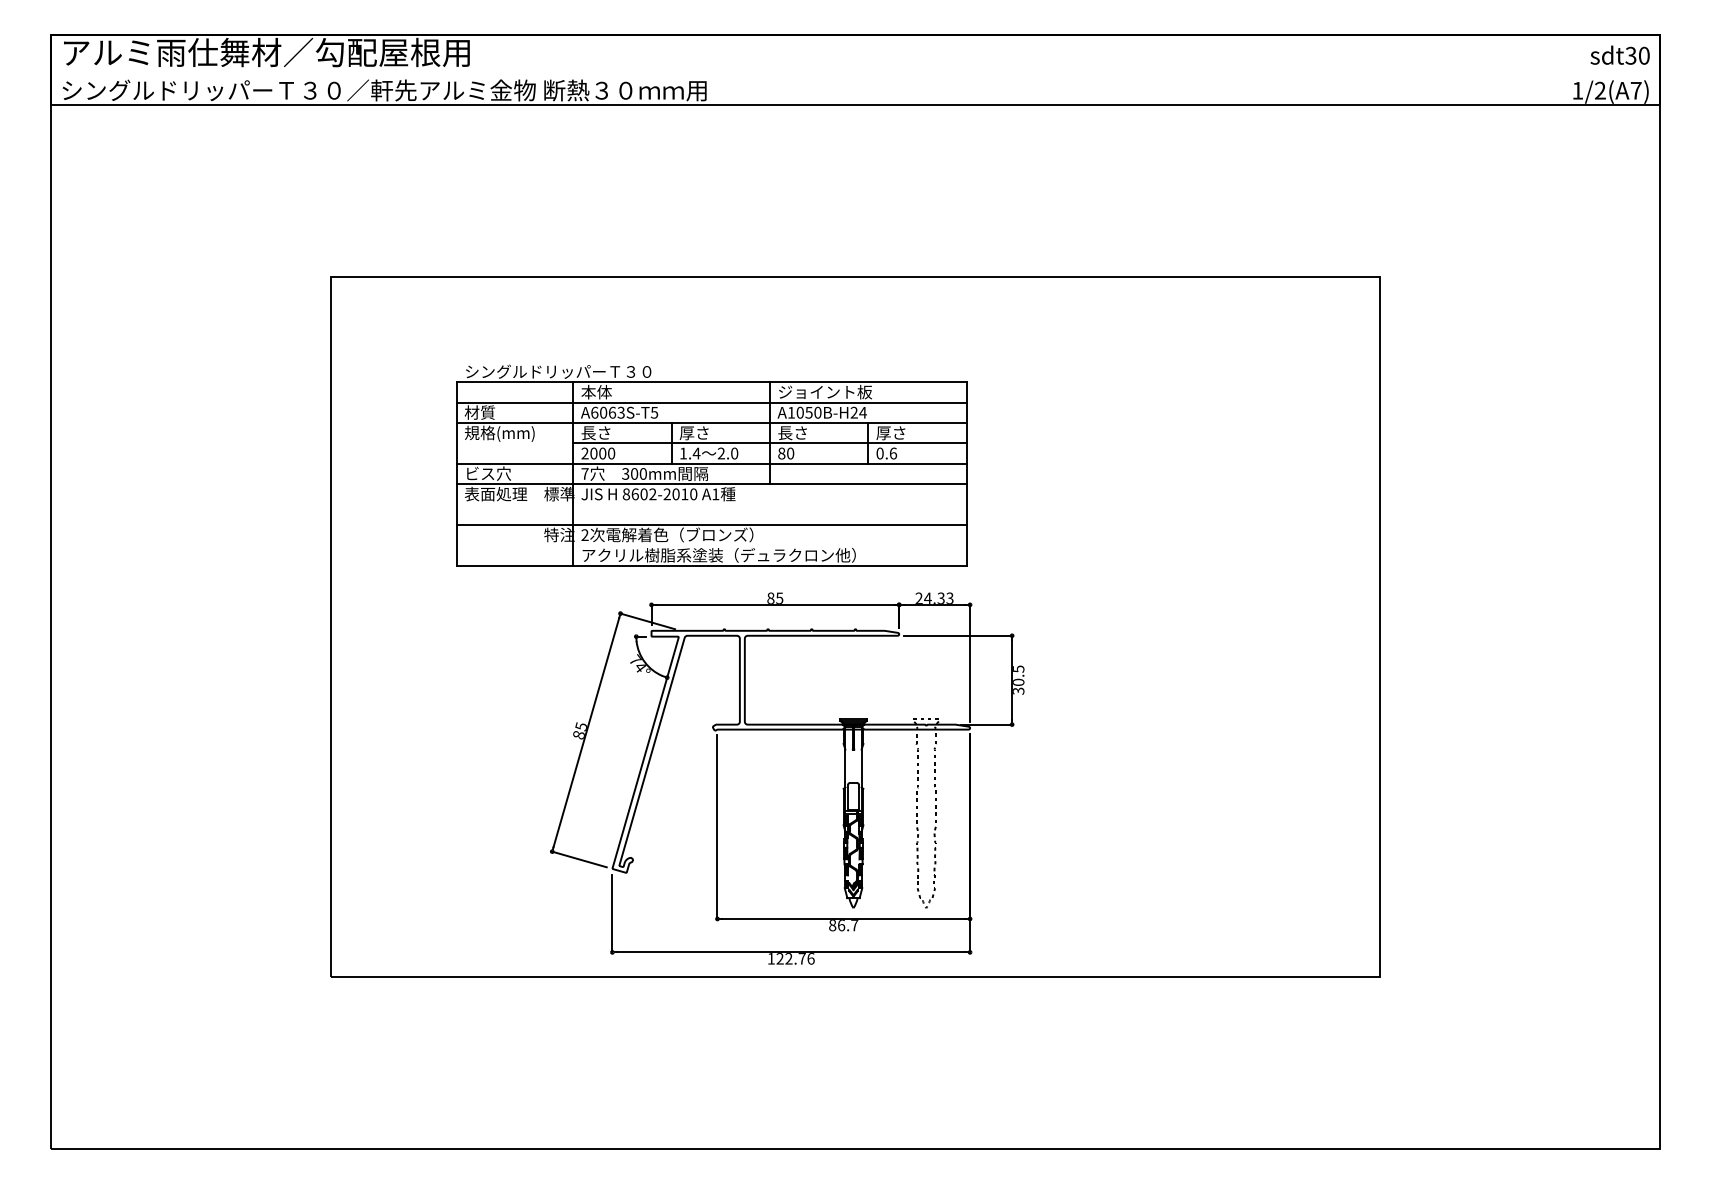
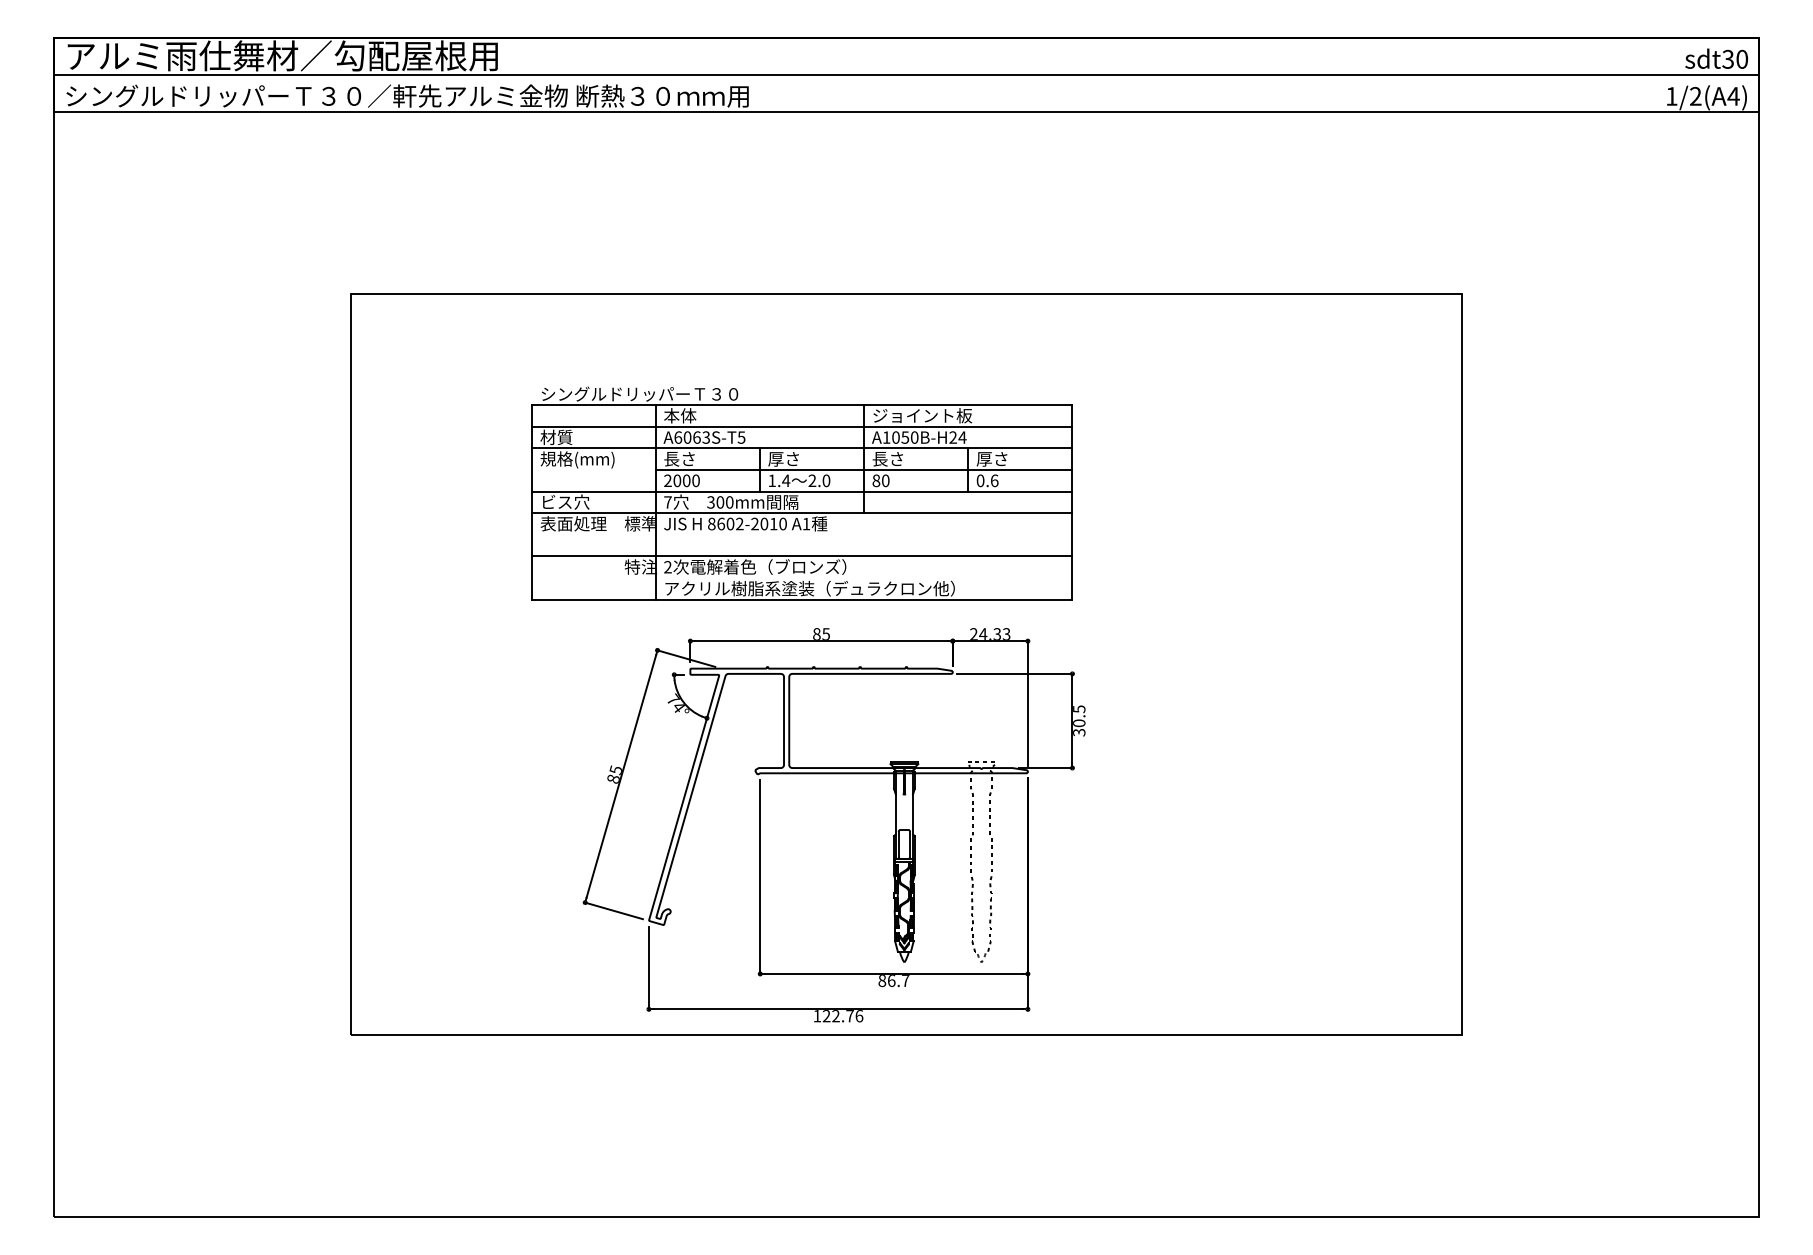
line: (855, 70) -> (906, 74), added
text: (1636, 90) -> (1733, 96), 1/2(A7) -> 1/2(A4)
part: (711, 465) -> (801, 493), moved

